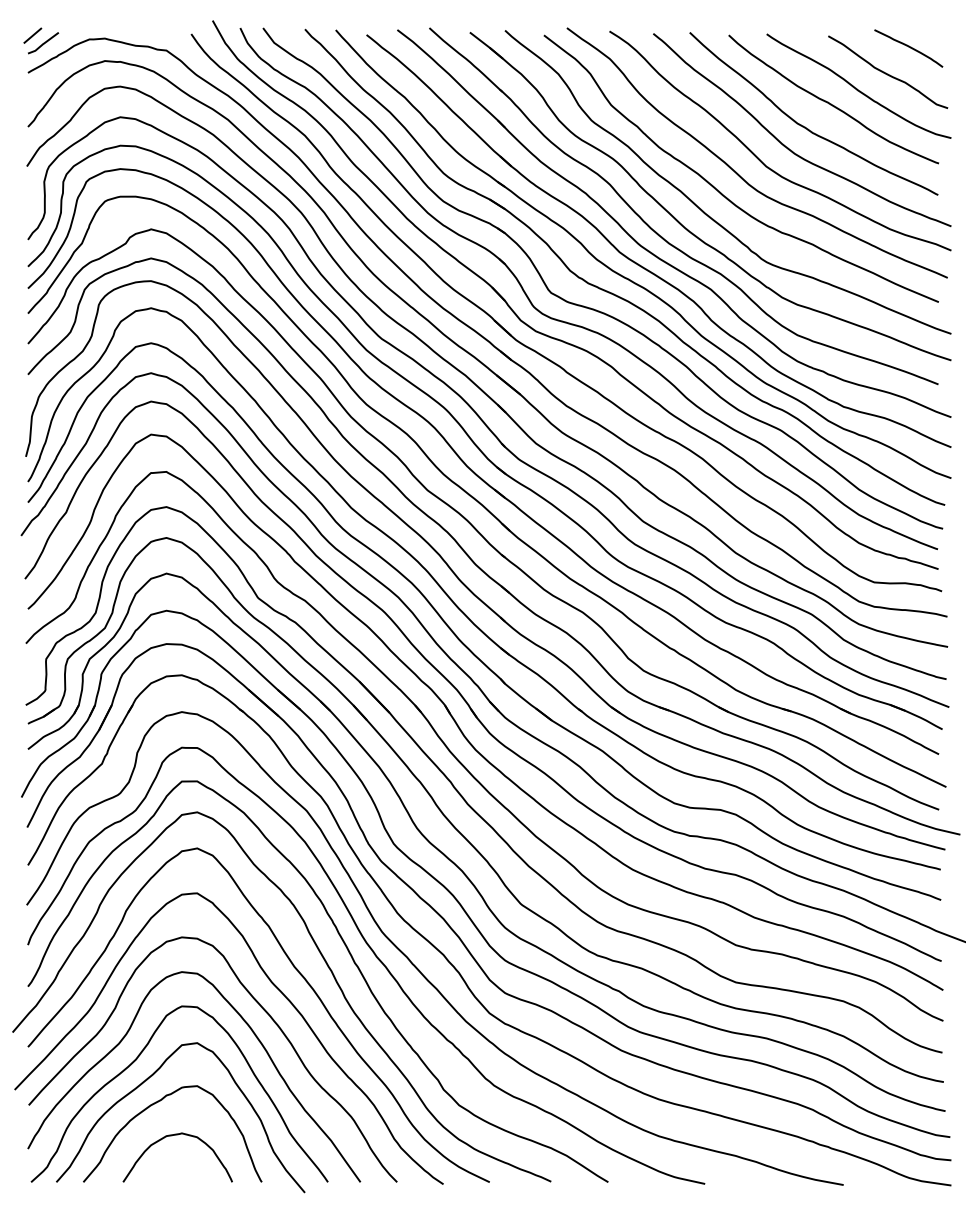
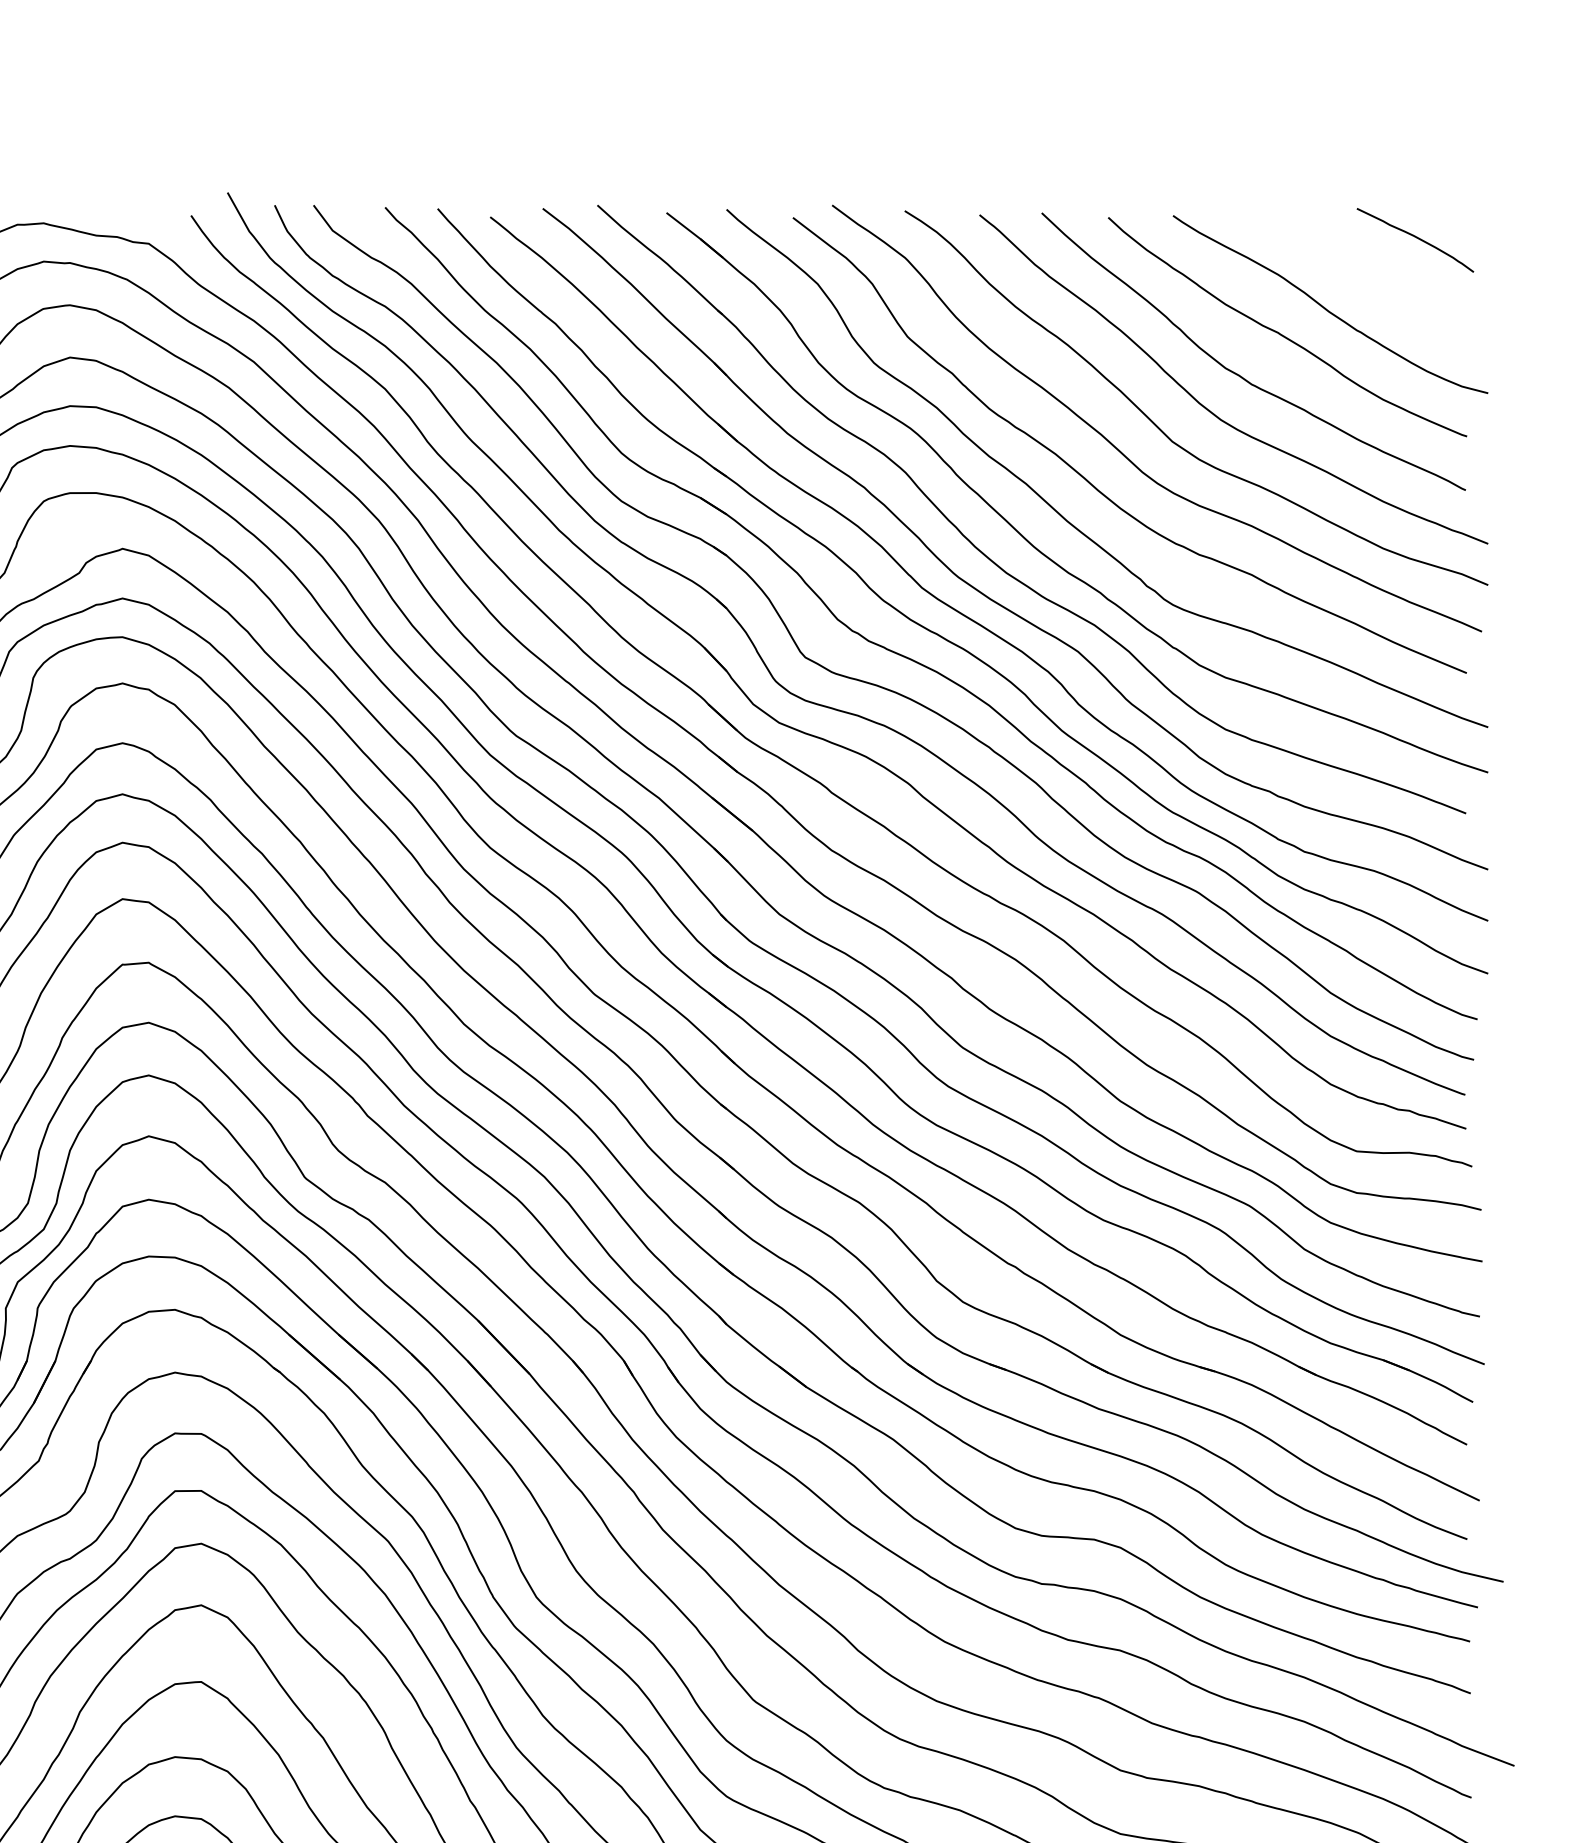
curve: (888, 73) -> (1380, 282), removed

